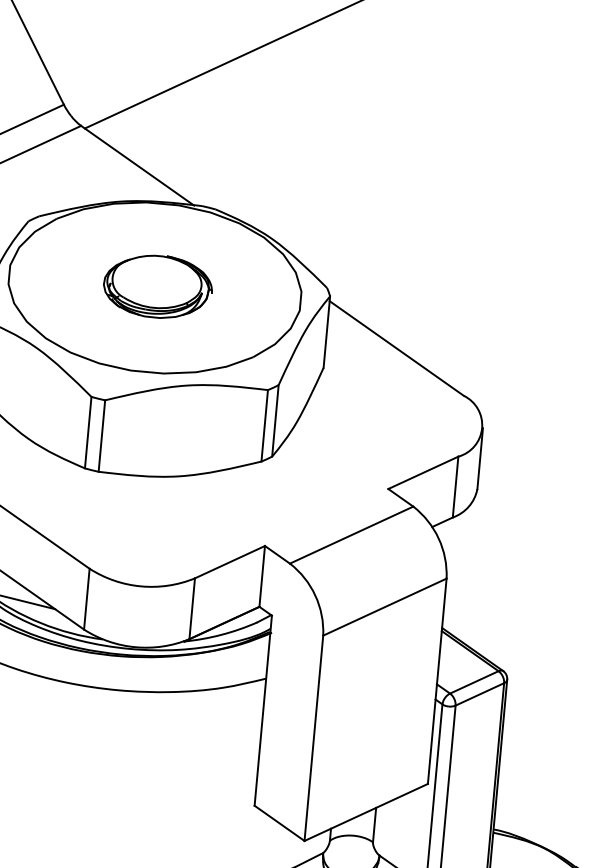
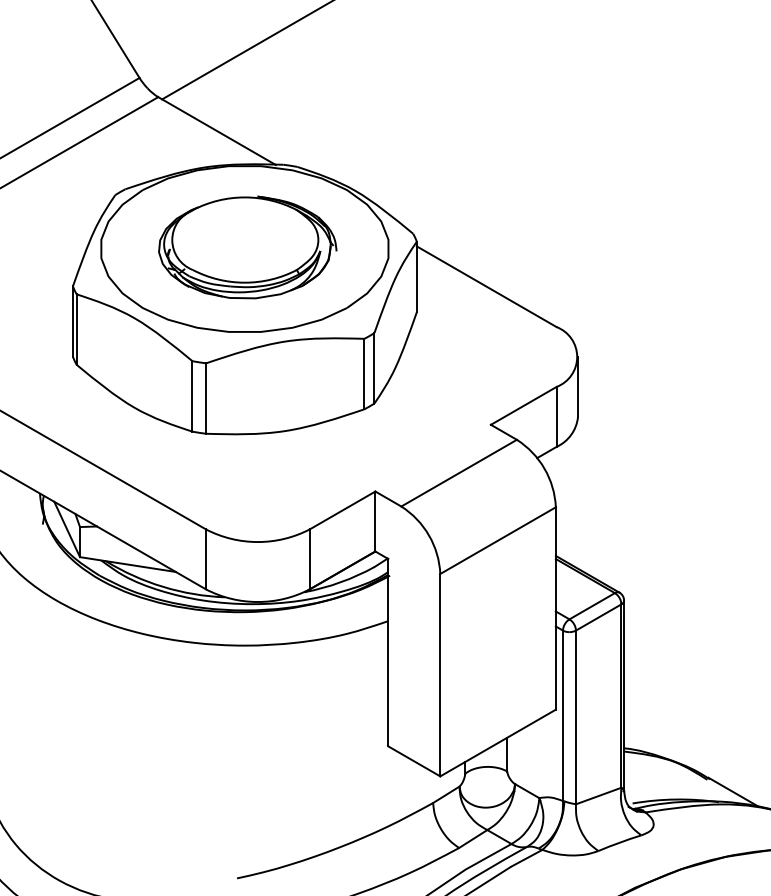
part: (157, 286) -> (247, 247), size x1.67

